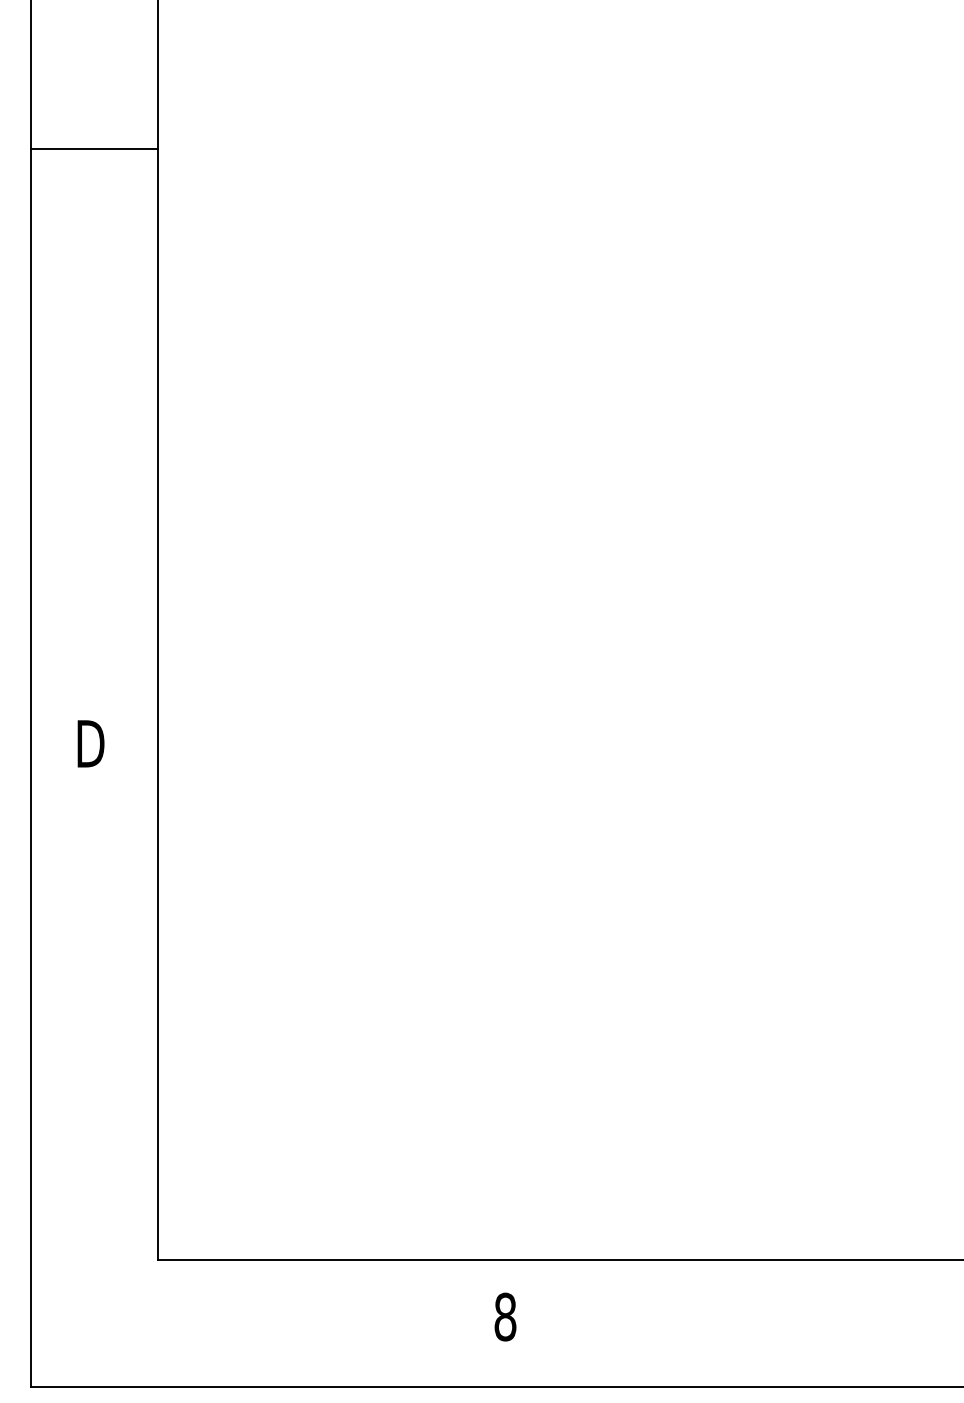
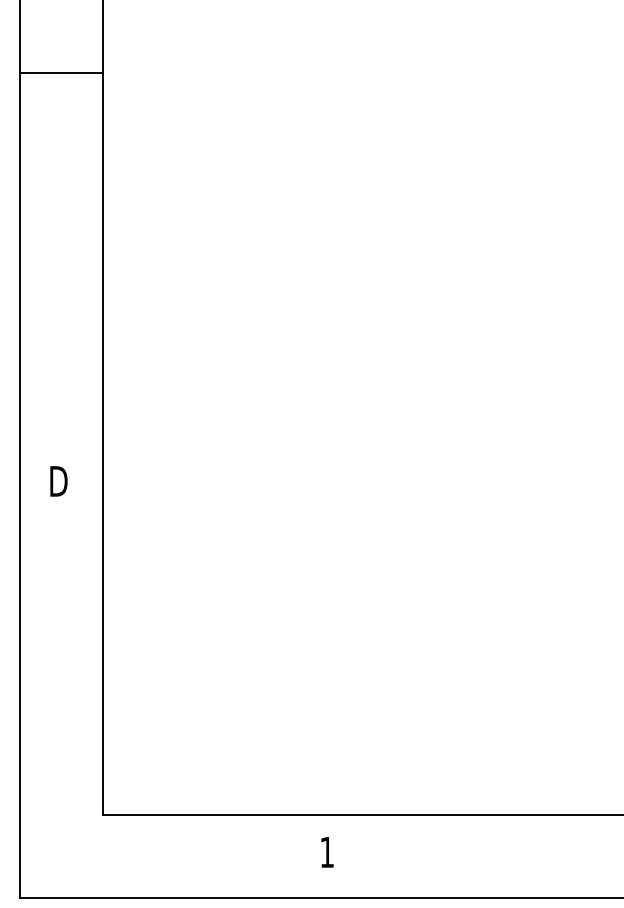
line: (94, 149) -> (61, 73), moved
text: (505, 1317) -> (327, 852), 8 -> 1

